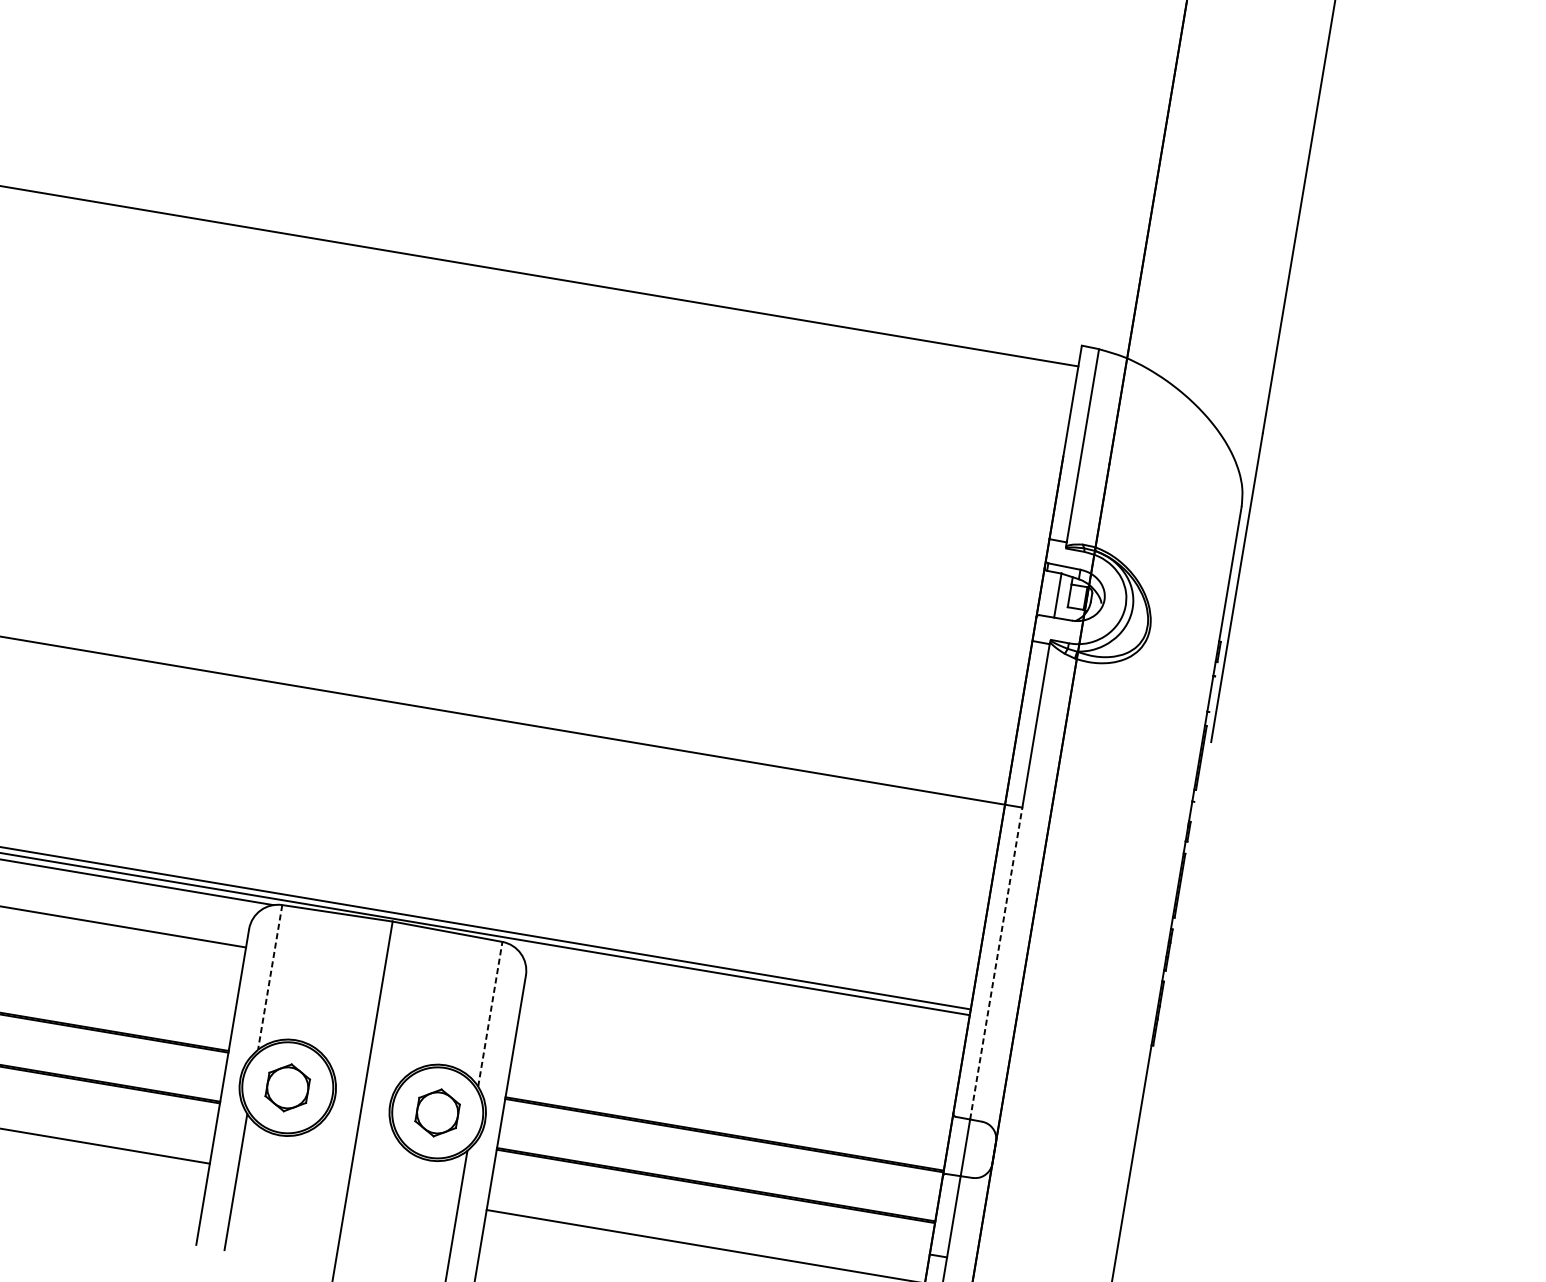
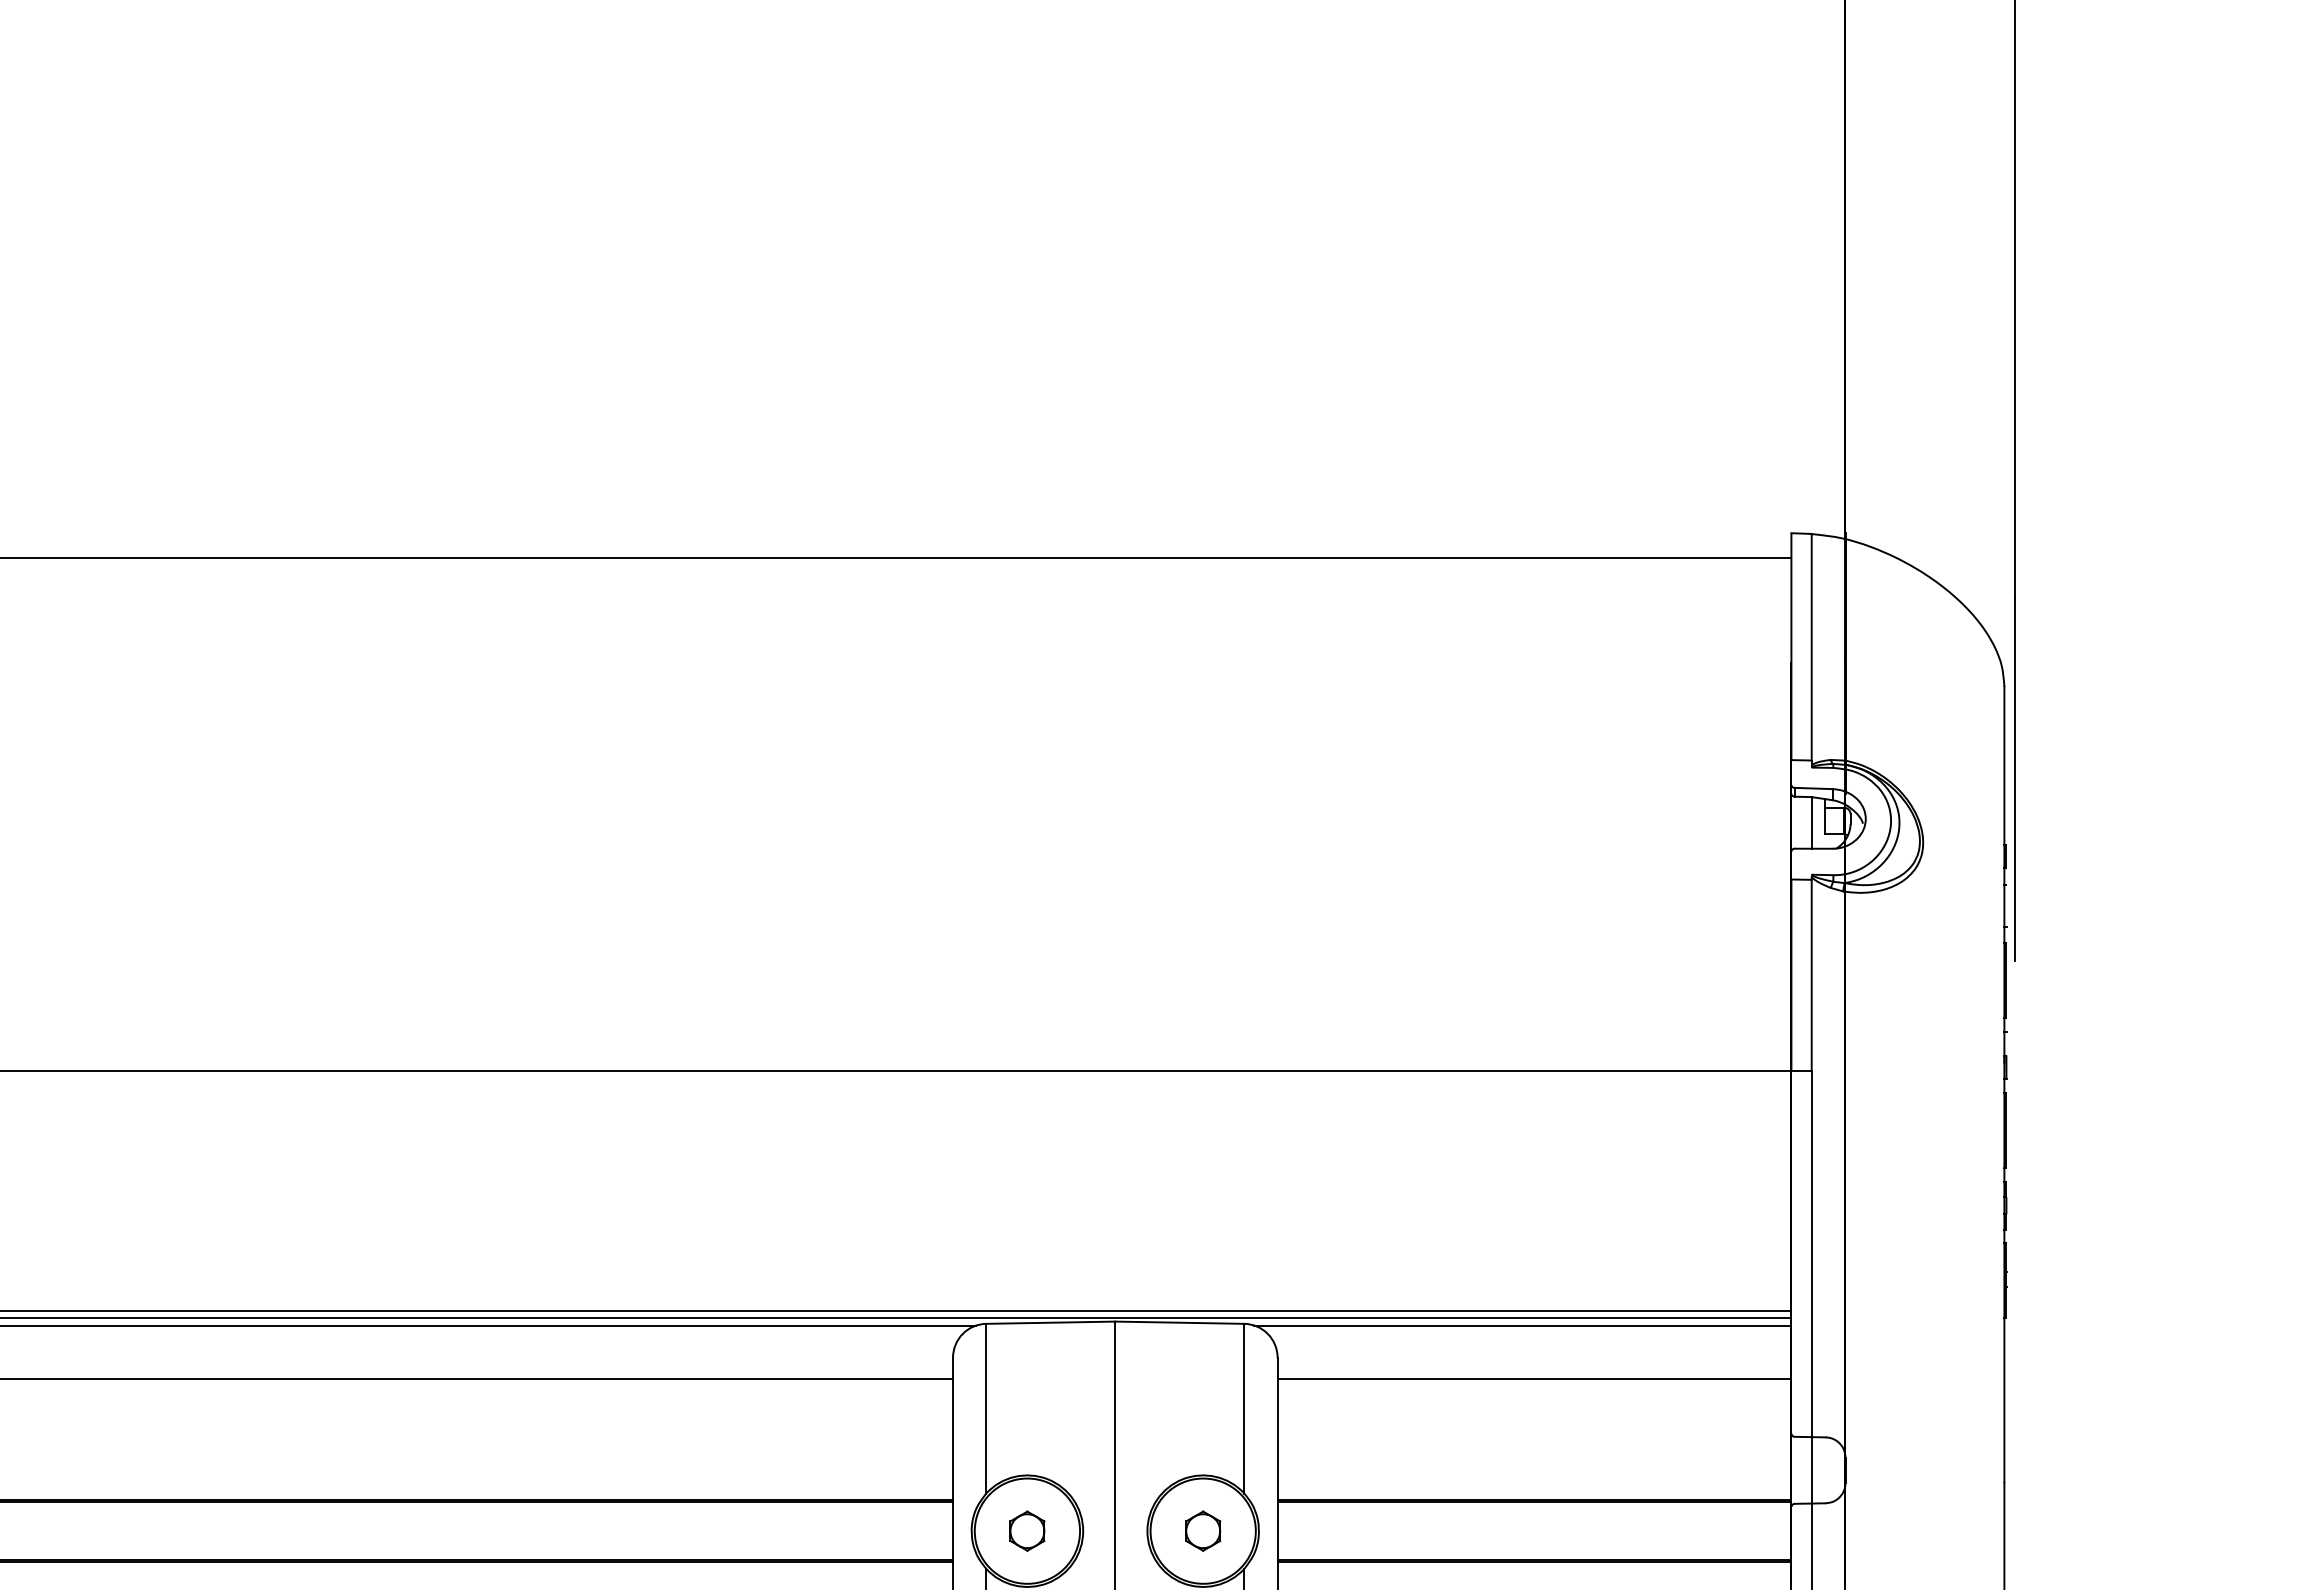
line: (996, 963) -> (1811, 1254), dashed -> solid
line: (270, 977) -> (986, 1408), dashed -> solid
line: (739, 983) -> (1522, 1325), added
line: (490, 1014) -> (1244, 1408), dashed -> solid
line: (741, 1030) -> (1534, 1379), added
part: (287, 1087) -> (1027, 1530), size x0.71
part: (438, 1112) -> (1203, 1530), size x0.71

